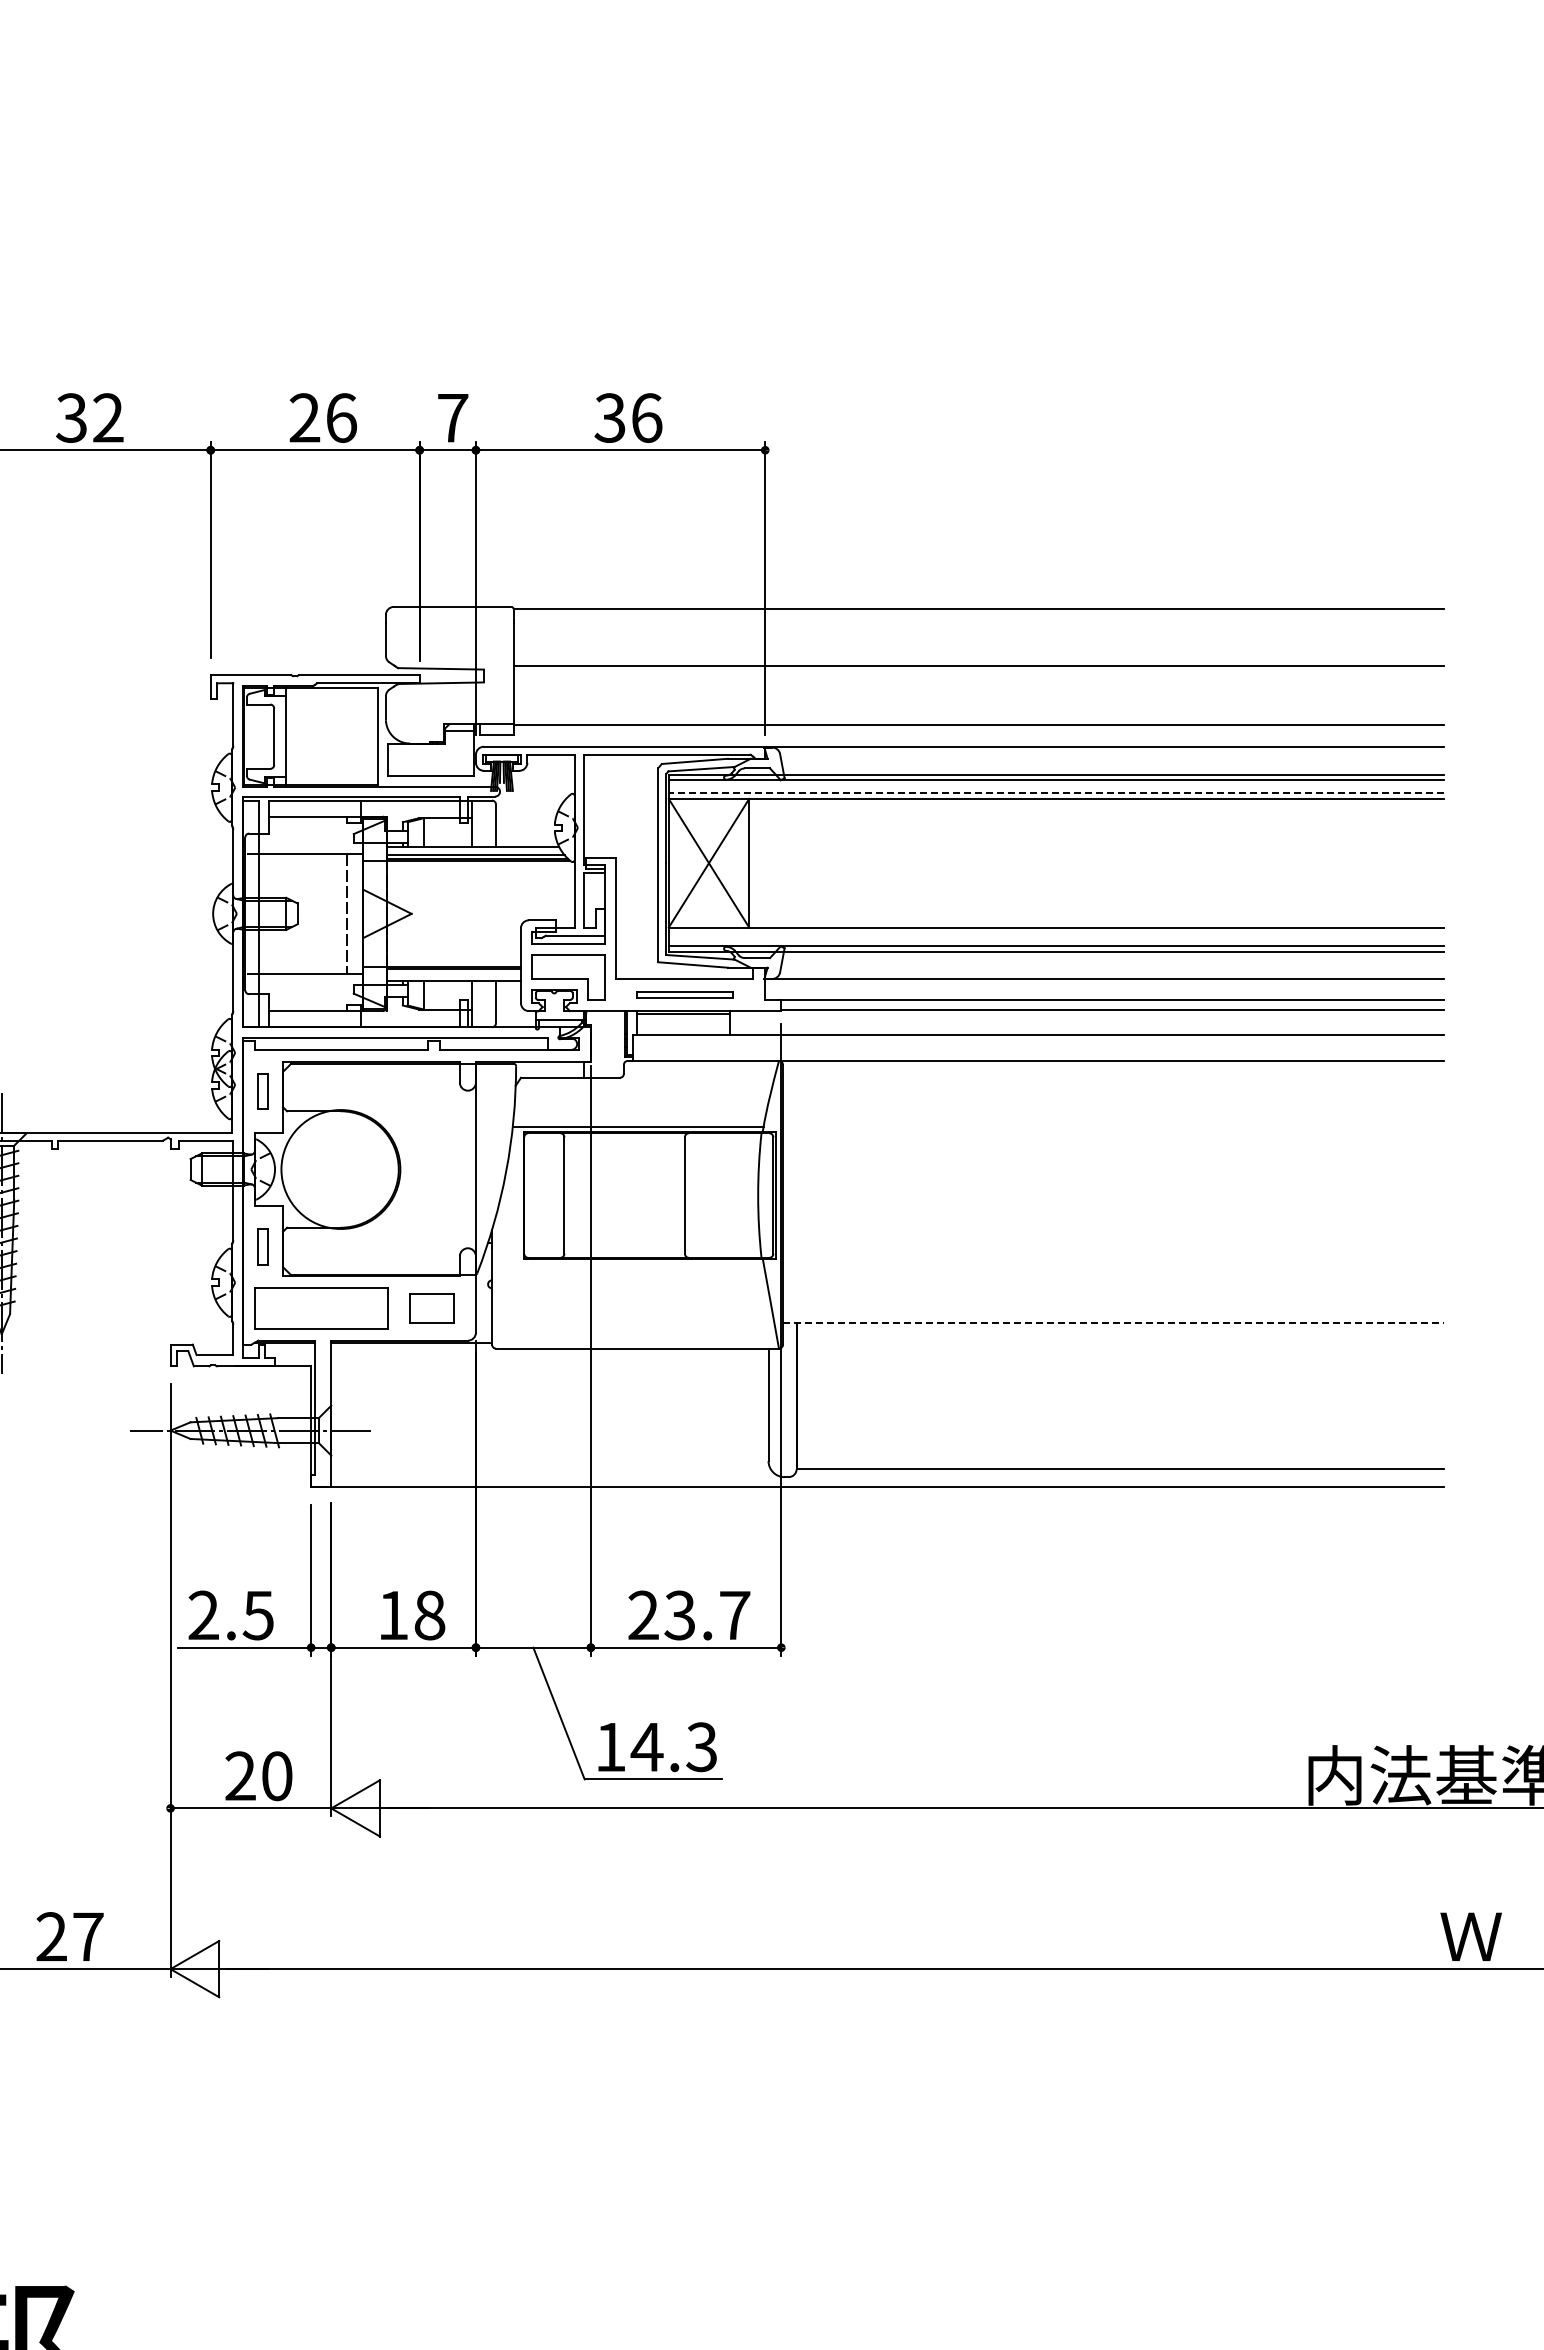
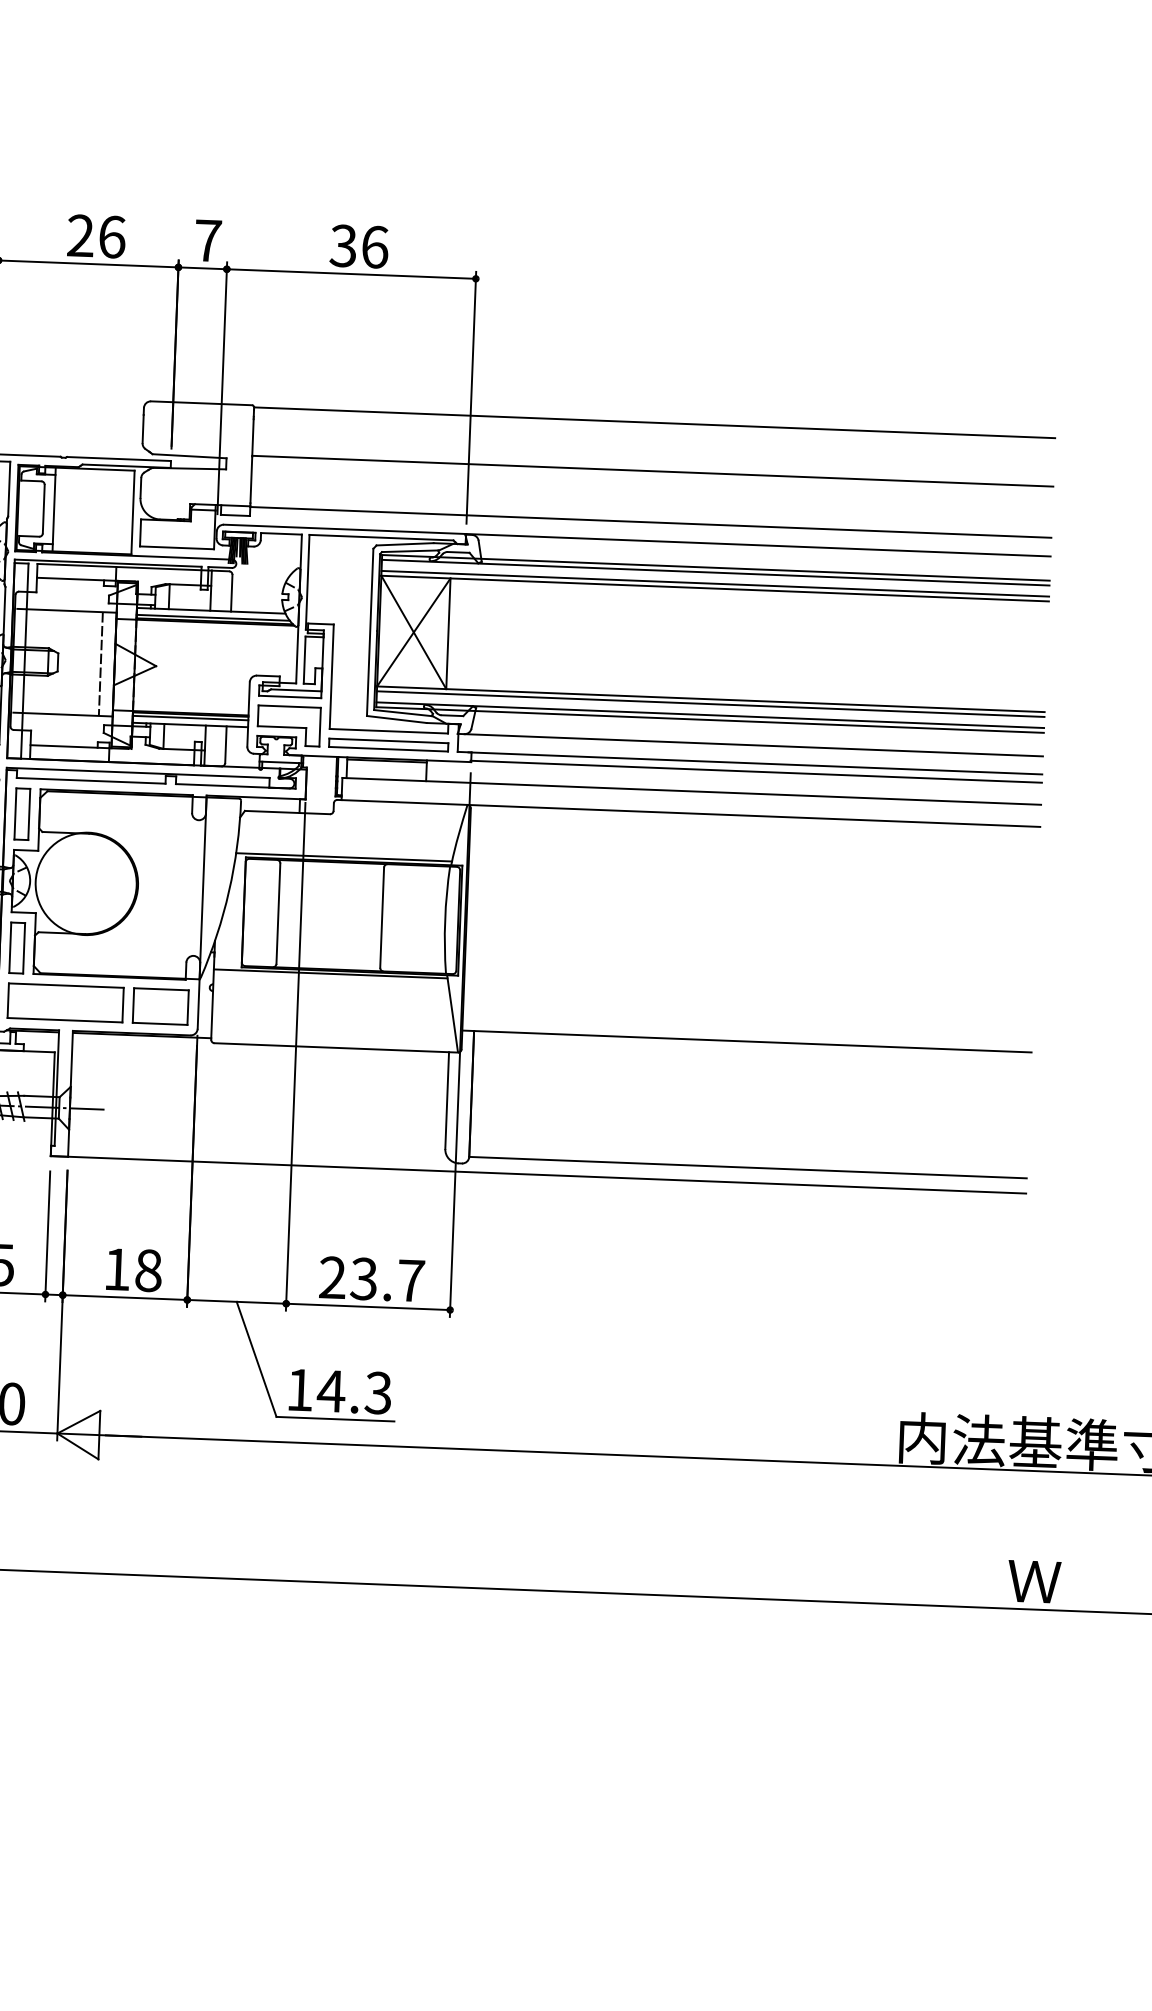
line: (1056, 793) -> (715, 583), dashed -> solid
line: (1056, 933) -> (710, 704), added
line: (453, 972) -> (190, 718), added
part: (684, 994) -> (388, 744), size x1.43
part: (262, 1091) -> (21, 814), size x1.67
part: (262, 1246) -> (16, 947), size x1.67
line: (627, 1263) -> (330, 974), added
part: (431, 1308) -> (160, 1006), size x1.43
line: (1113, 1322) -> (746, 1041), dashed -> solid

